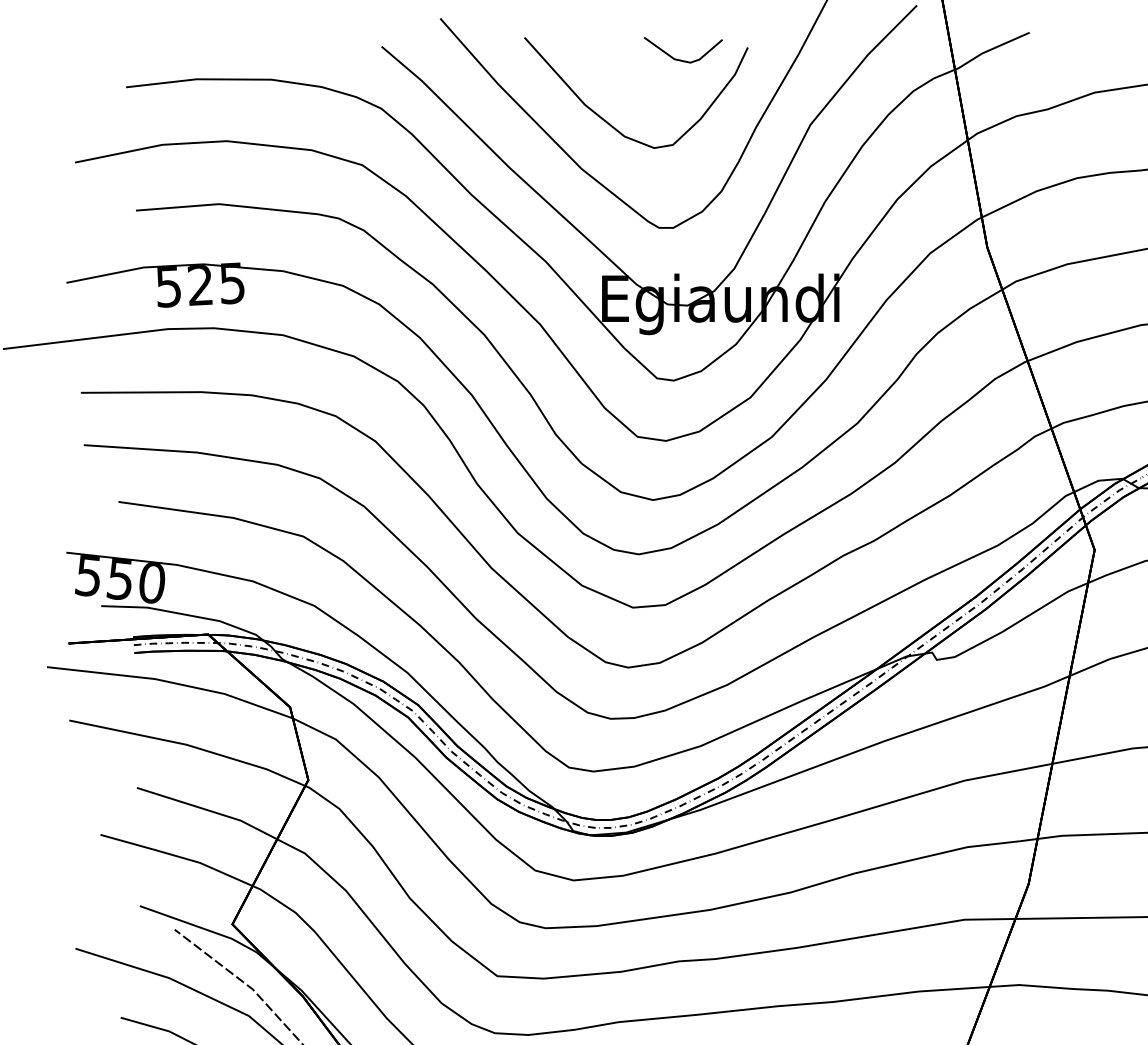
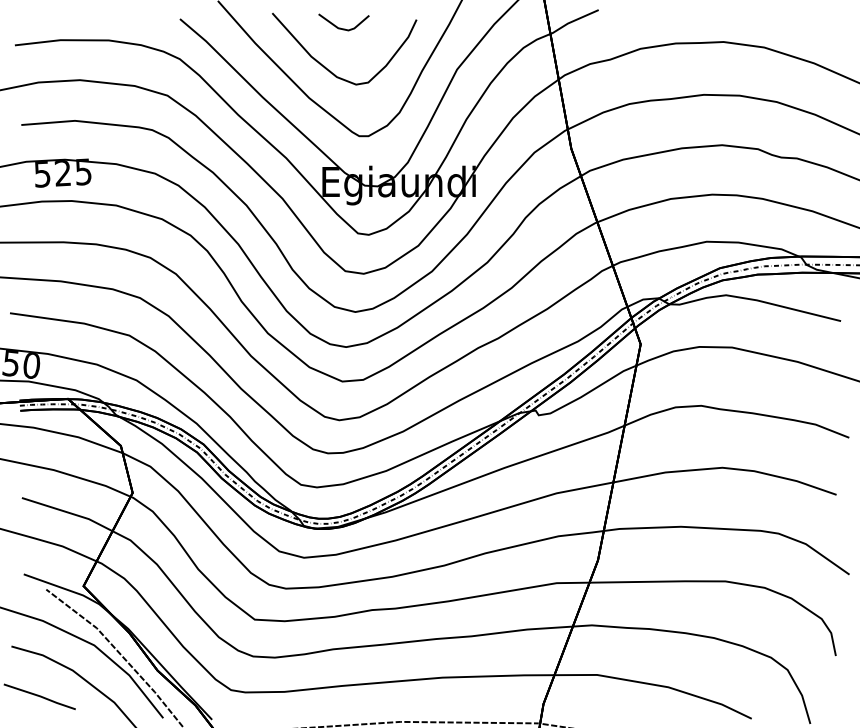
line: (677, 58) -> (340, 27), moved

